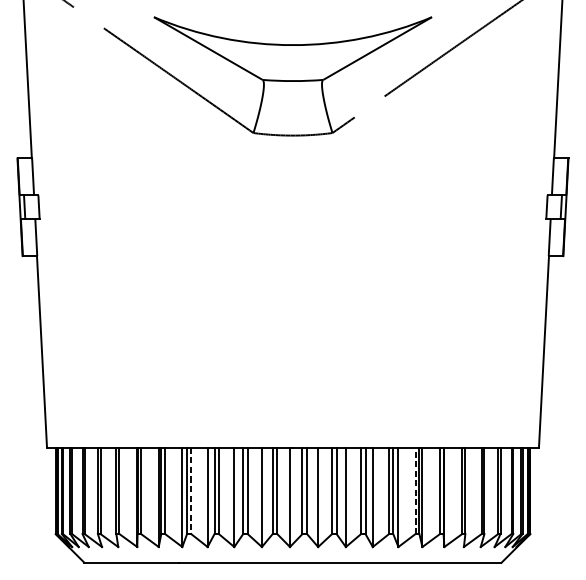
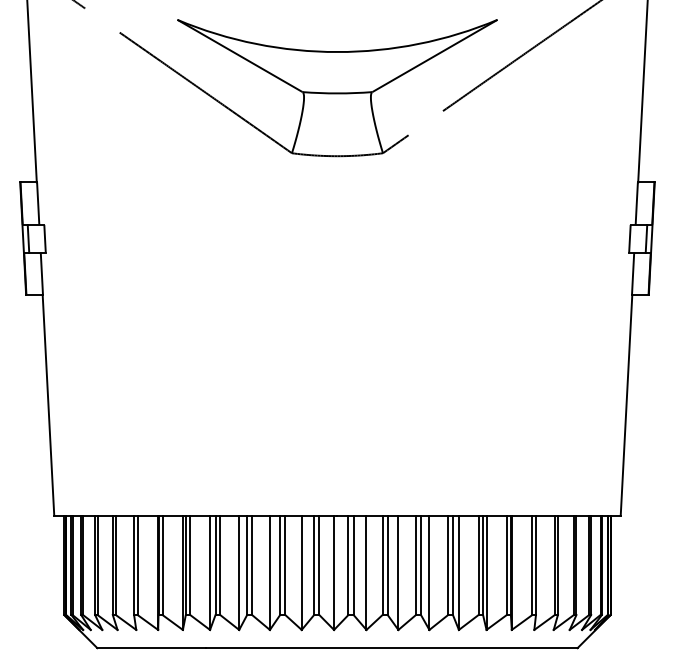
line: (191, 491) -> (220, 565), dashed -> solid
line: (415, 491) -> (478, 565), dashed -> solid

